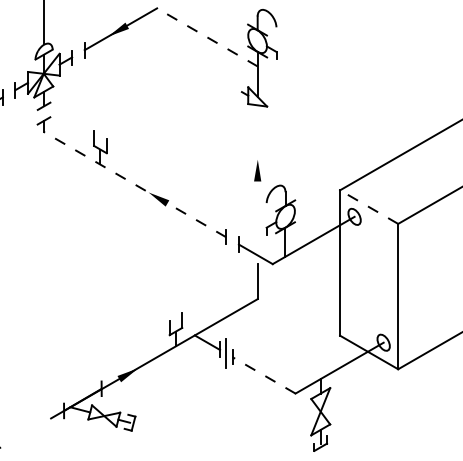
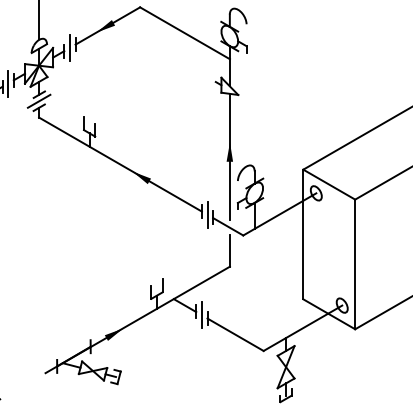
line: (207, 37) -> (185, 33), dashed -> solid
line: (78, 53) -> (70, 47), added
line: (9, 93) -> (8, 83), added
line: (43, 113) -> (38, 101), added
line: (257, 176) -> (229, 157), added
line: (134, 184) -> (119, 164), dashed -> solid
line: (369, 207) -> (329, 184), dashed -> solid
line: (232, 240) -> (207, 214), added
line: (263, 375) -> (235, 334), dashed -> solid

